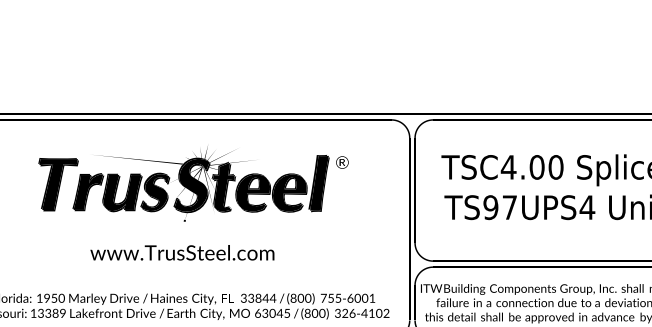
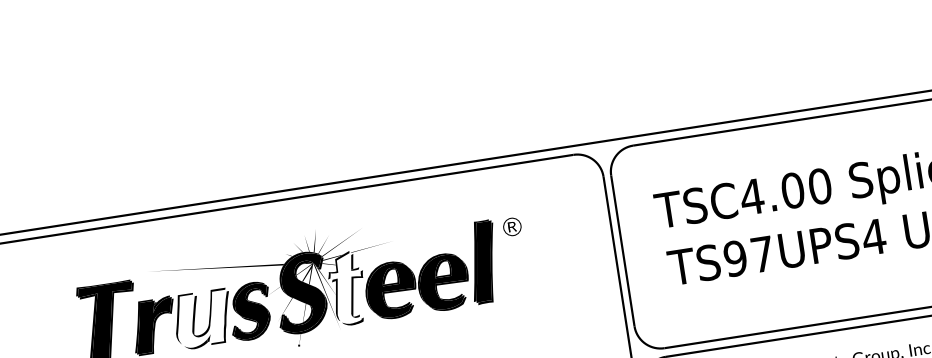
fill: (223, 186) -> (347, 287), removed
fill: (122, 192) -> (203, 318), removed

